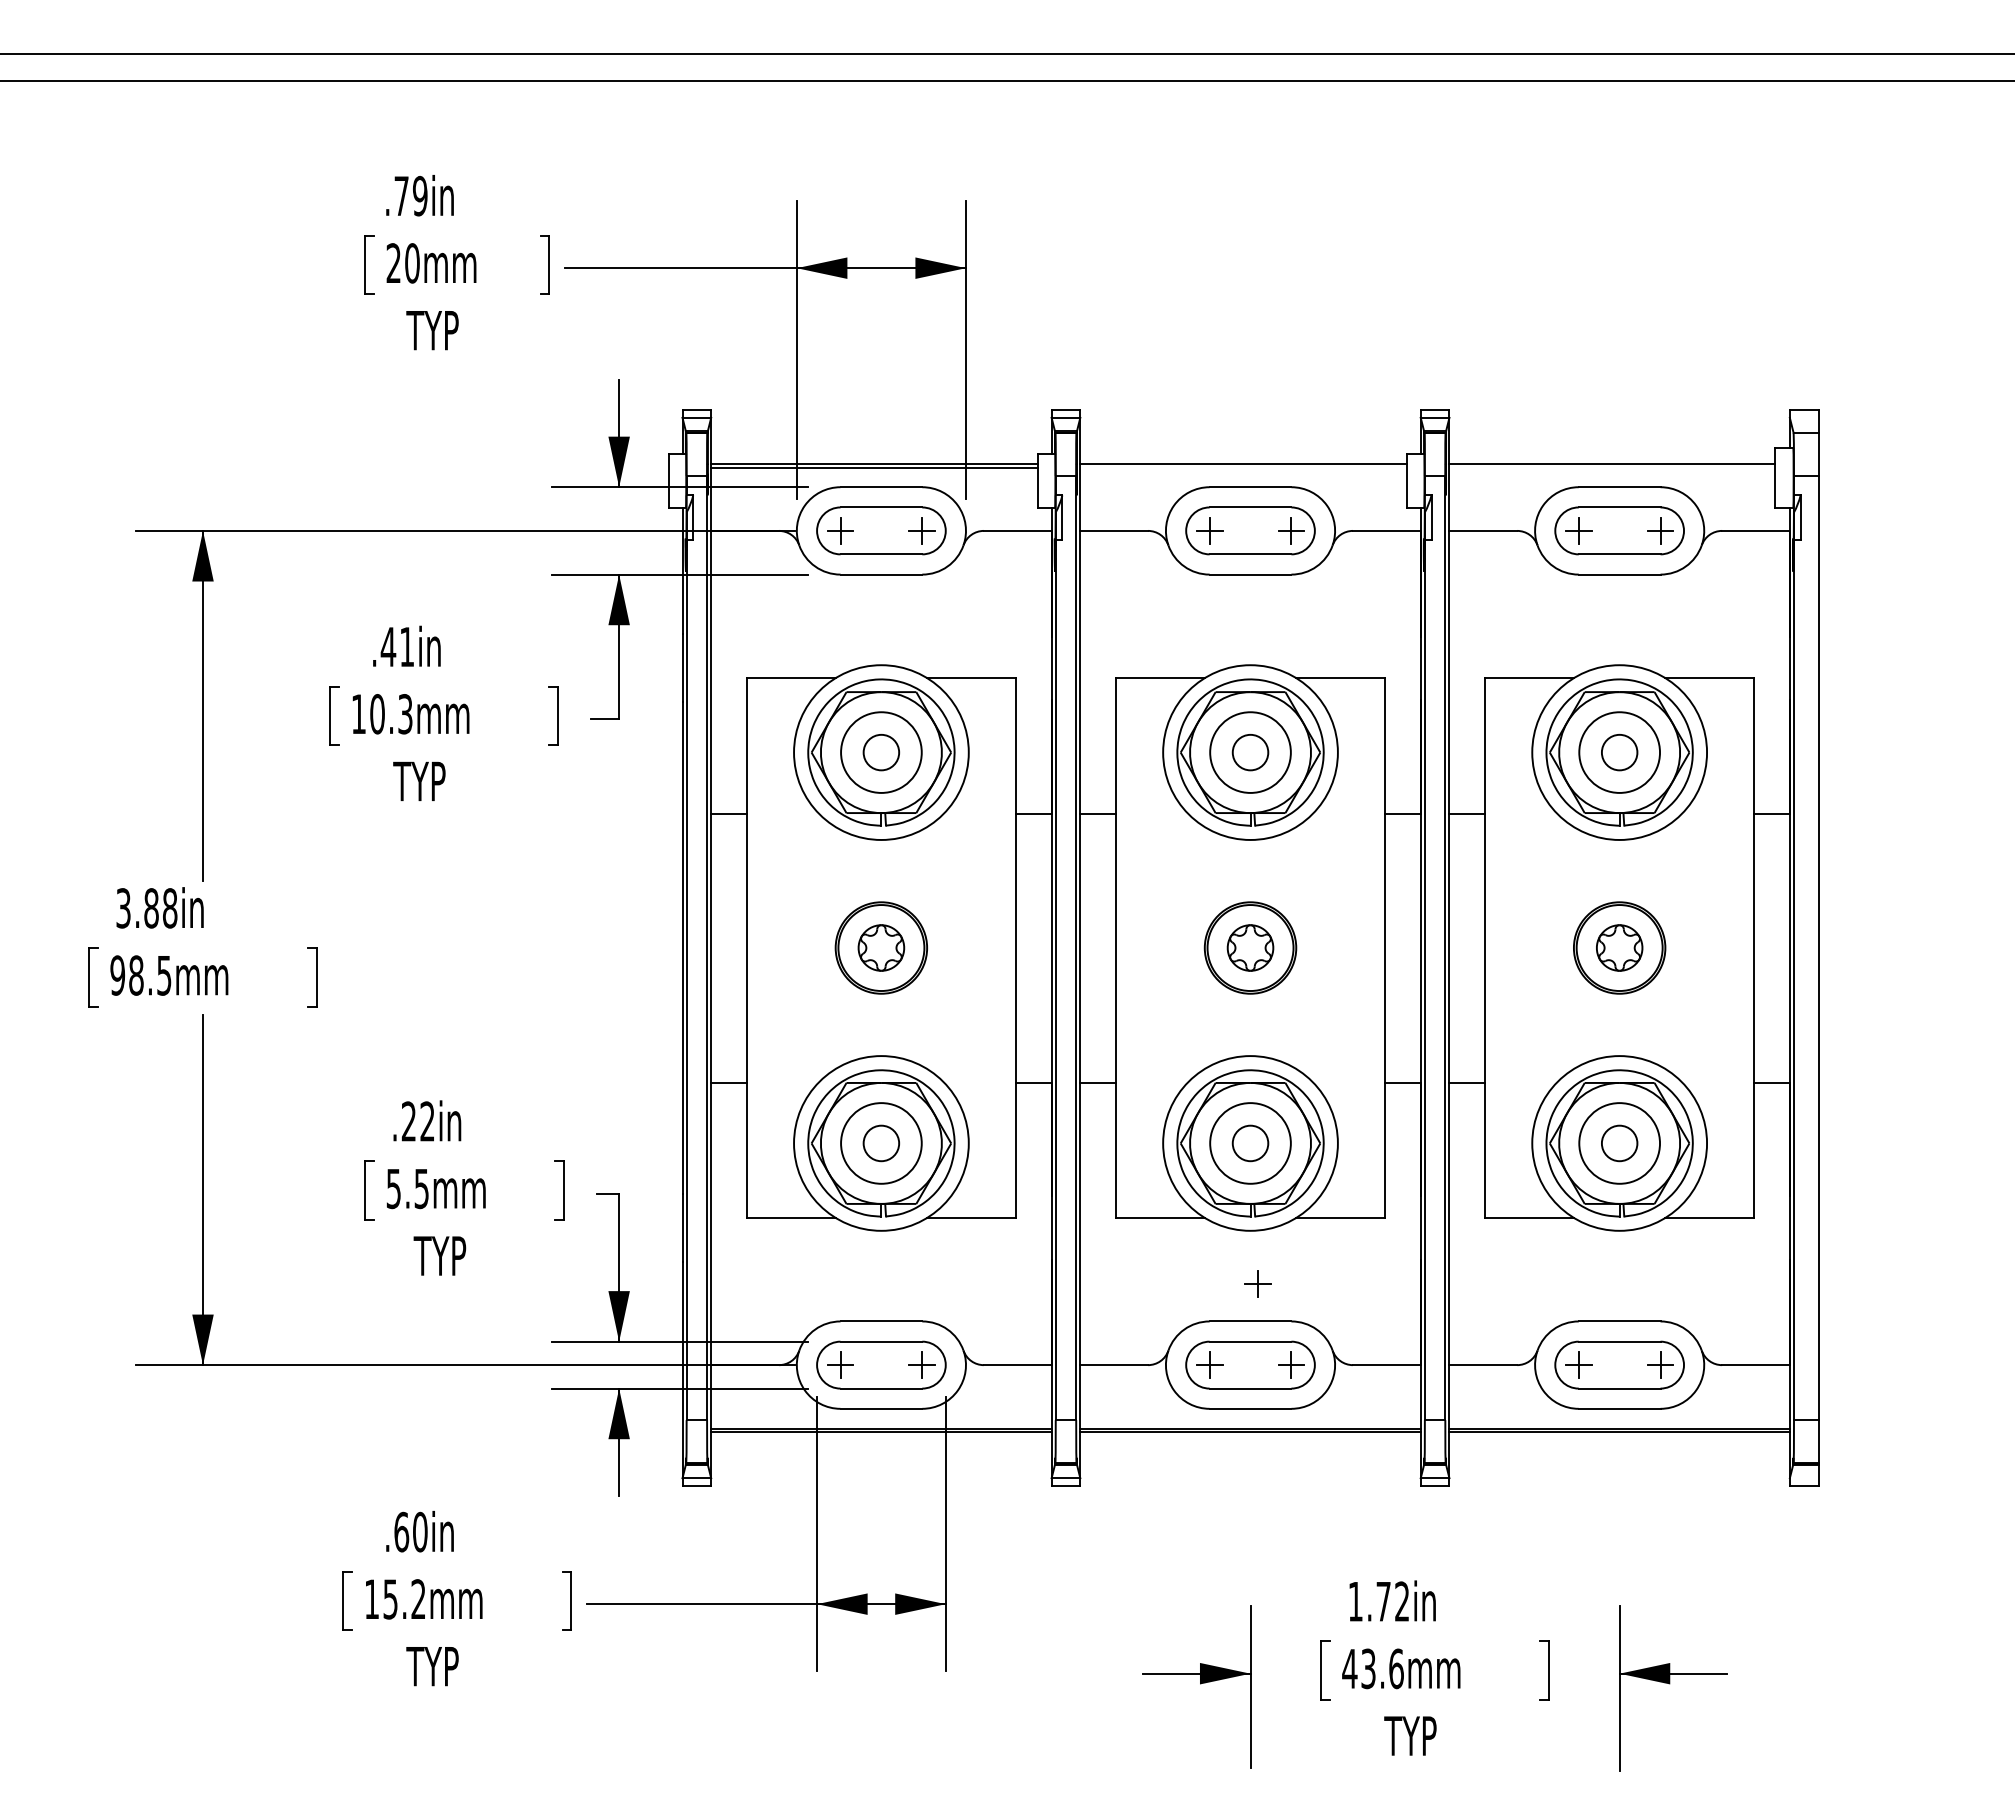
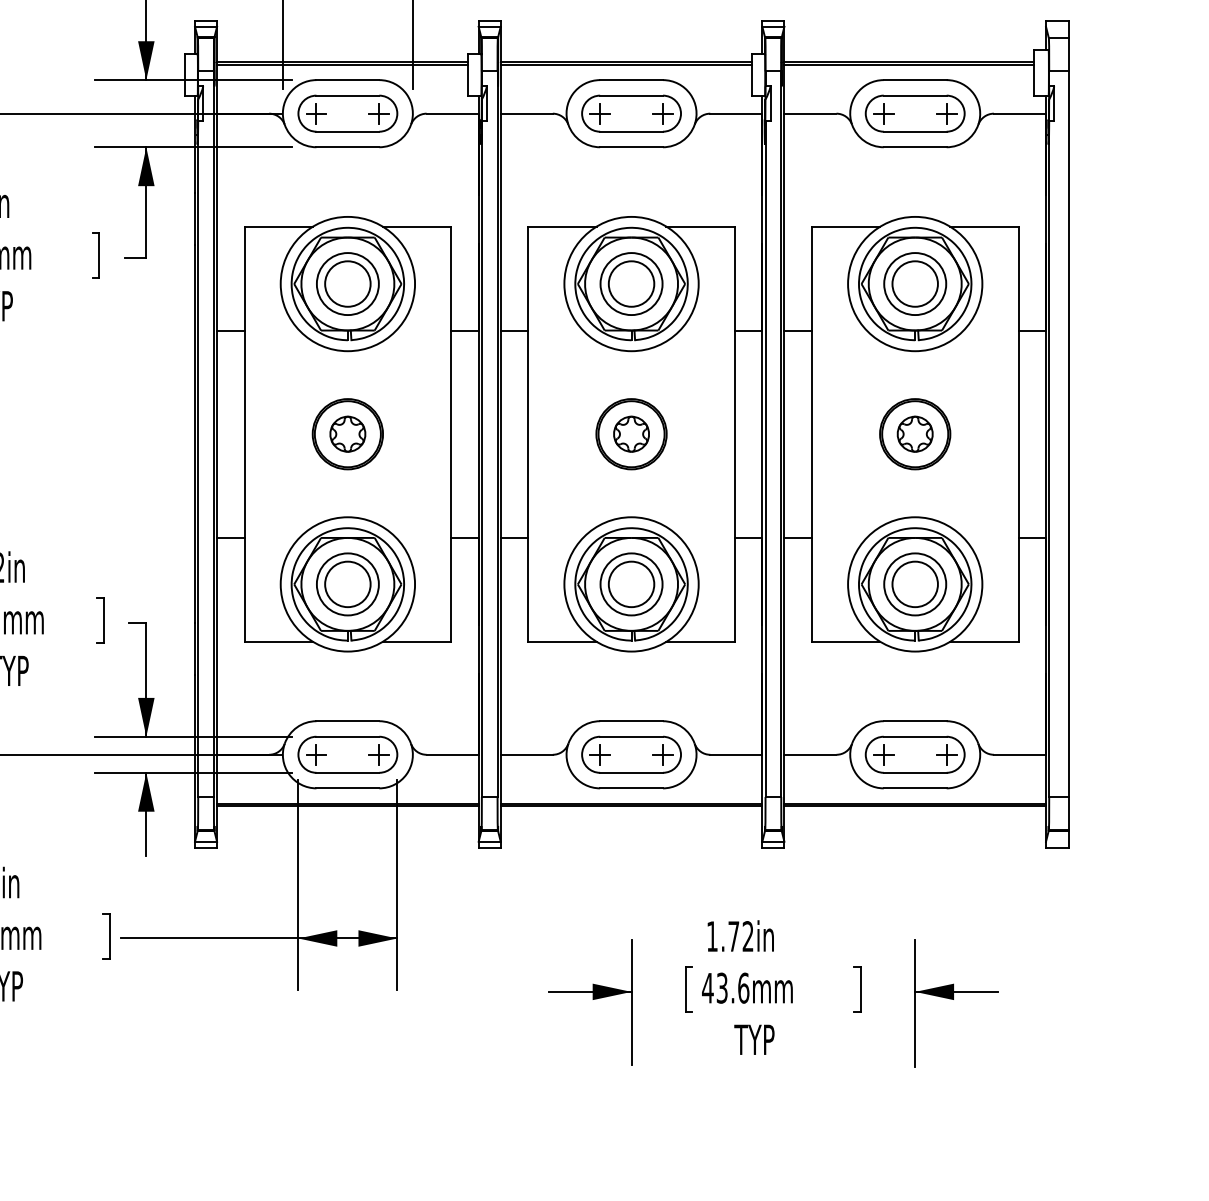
line: (1243, 467) -> (626, 64), added
line: (1611, 467) -> (908, 64), added
circle: (881, 752) -> (347, 283), size x1.67
circle: (1250, 752) -> (631, 283), size x1.67
circle: (1619, 752) -> (915, 283), size x1.67
circle: (881, 1143) -> (347, 584), size x1.67
circle: (1250, 1143) -> (631, 584), size x1.67
circle: (1619, 1143) -> (915, 584), size x1.67
part: (1257, 1283) -> (636, 692), removed

